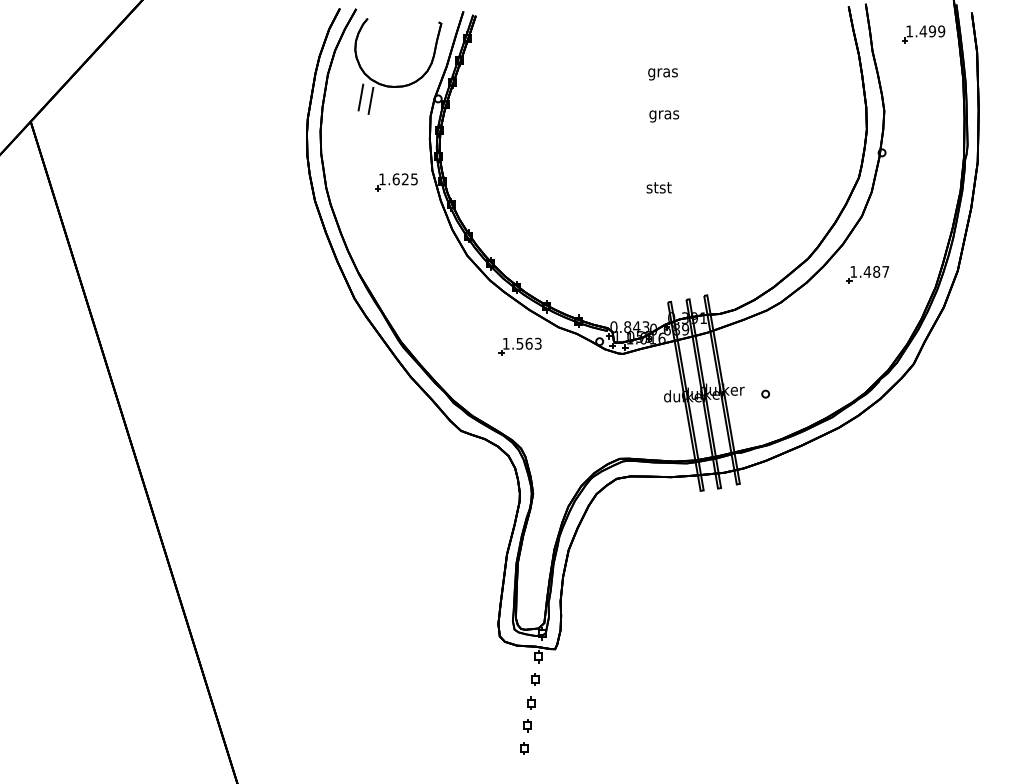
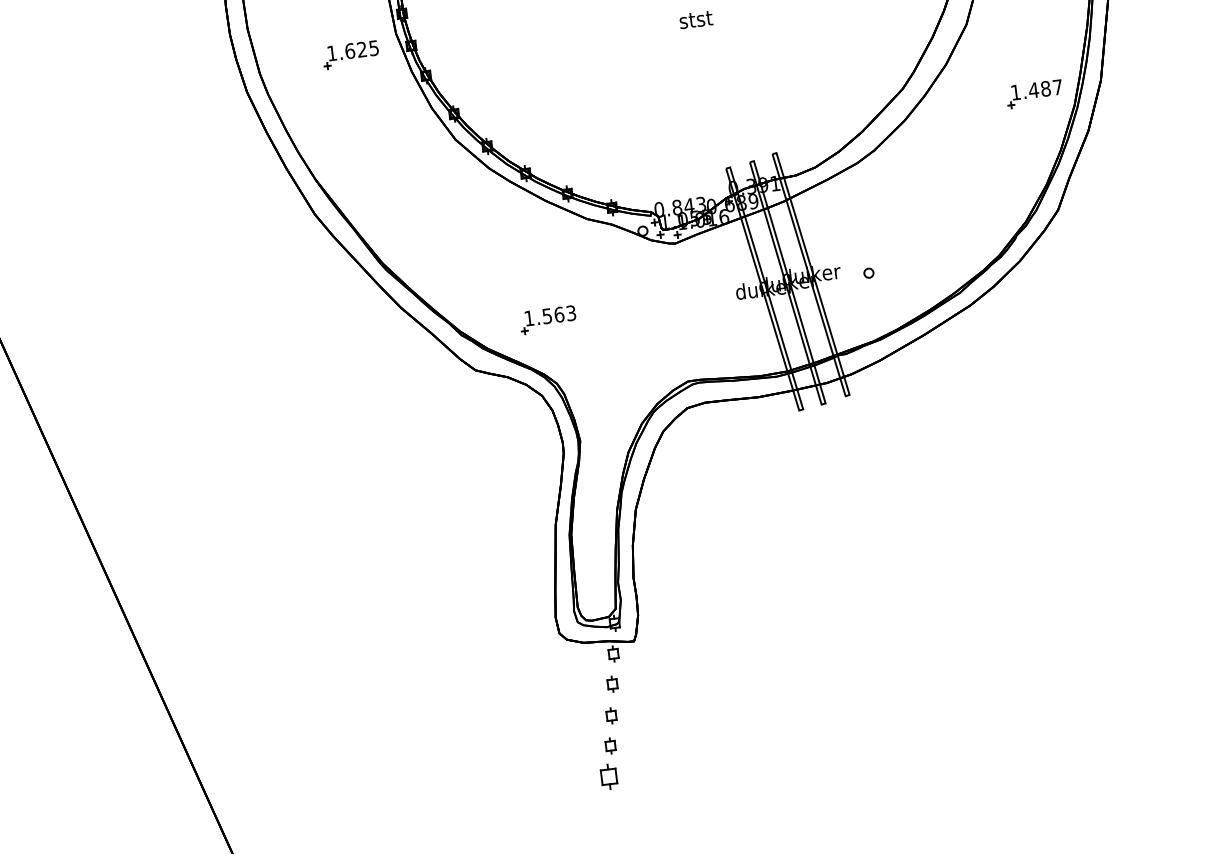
part: (867, 274) -> (1034, 93), moved
part: (519, 346) -> (547, 319), moved
part: (524, 748) -> (609, 776), size x1.6

